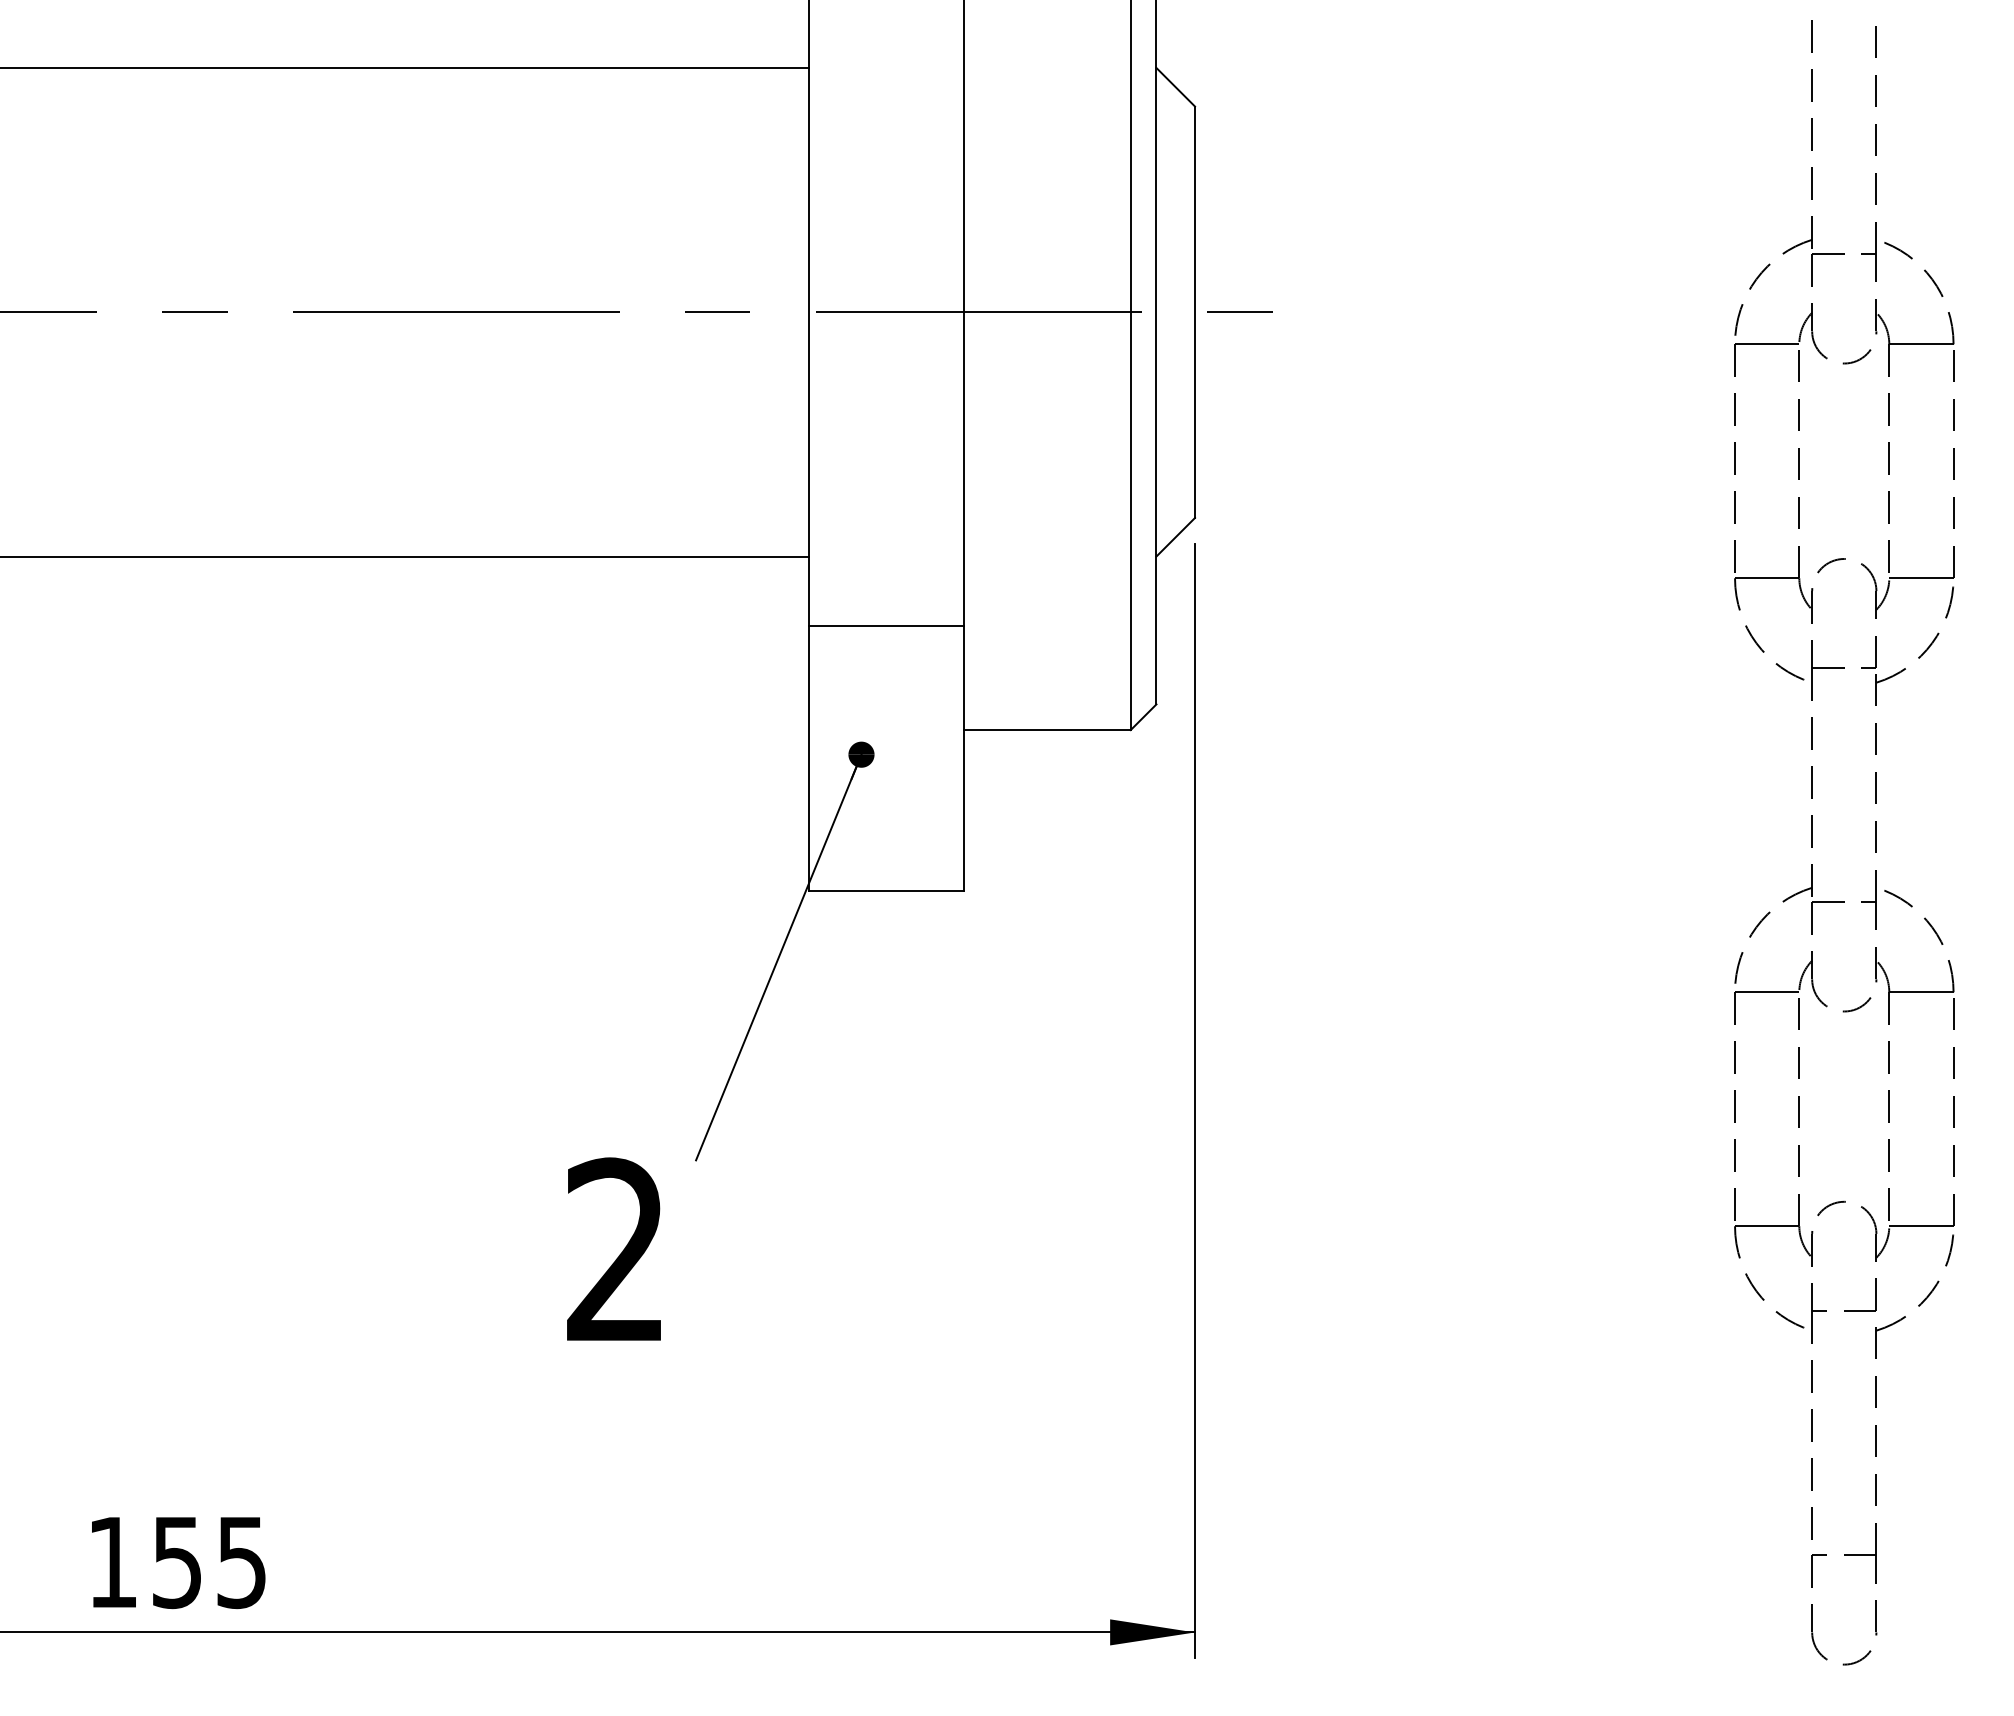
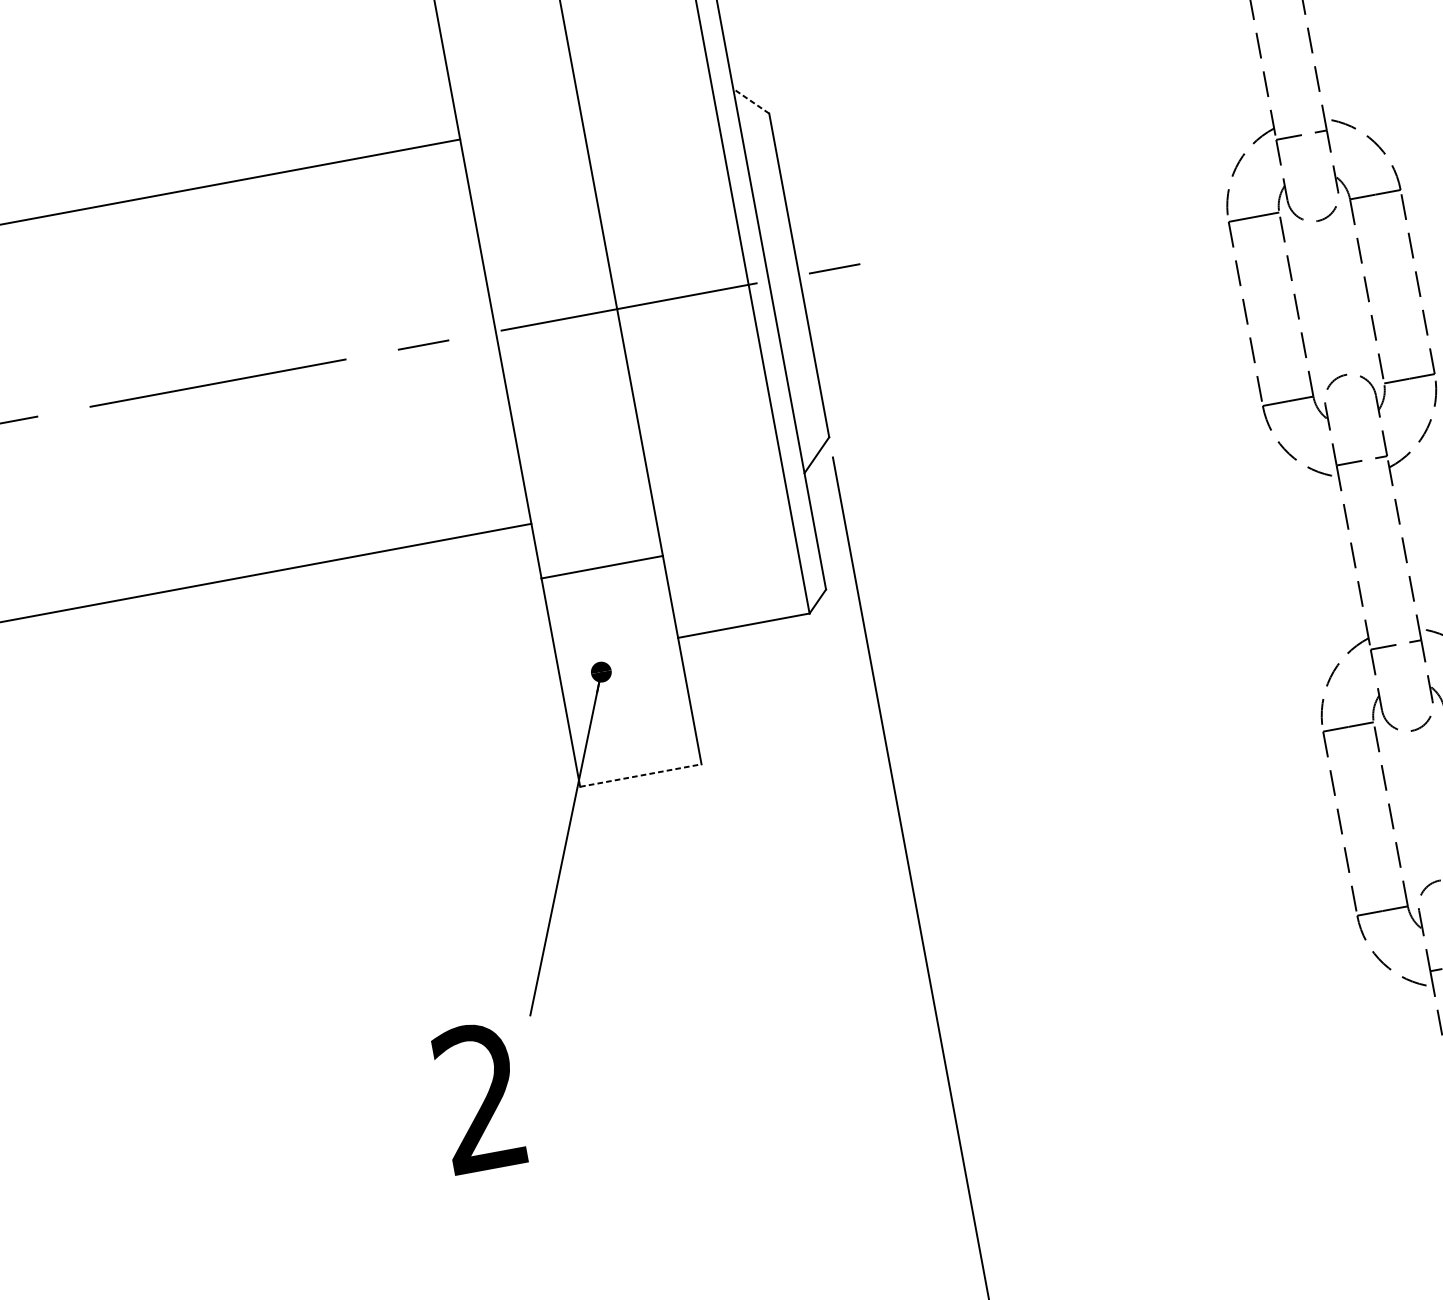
line: (1175, 86) -> (750, 100), solid -> dashed
line: (886, 890) -> (640, 775), solid -> dashed

